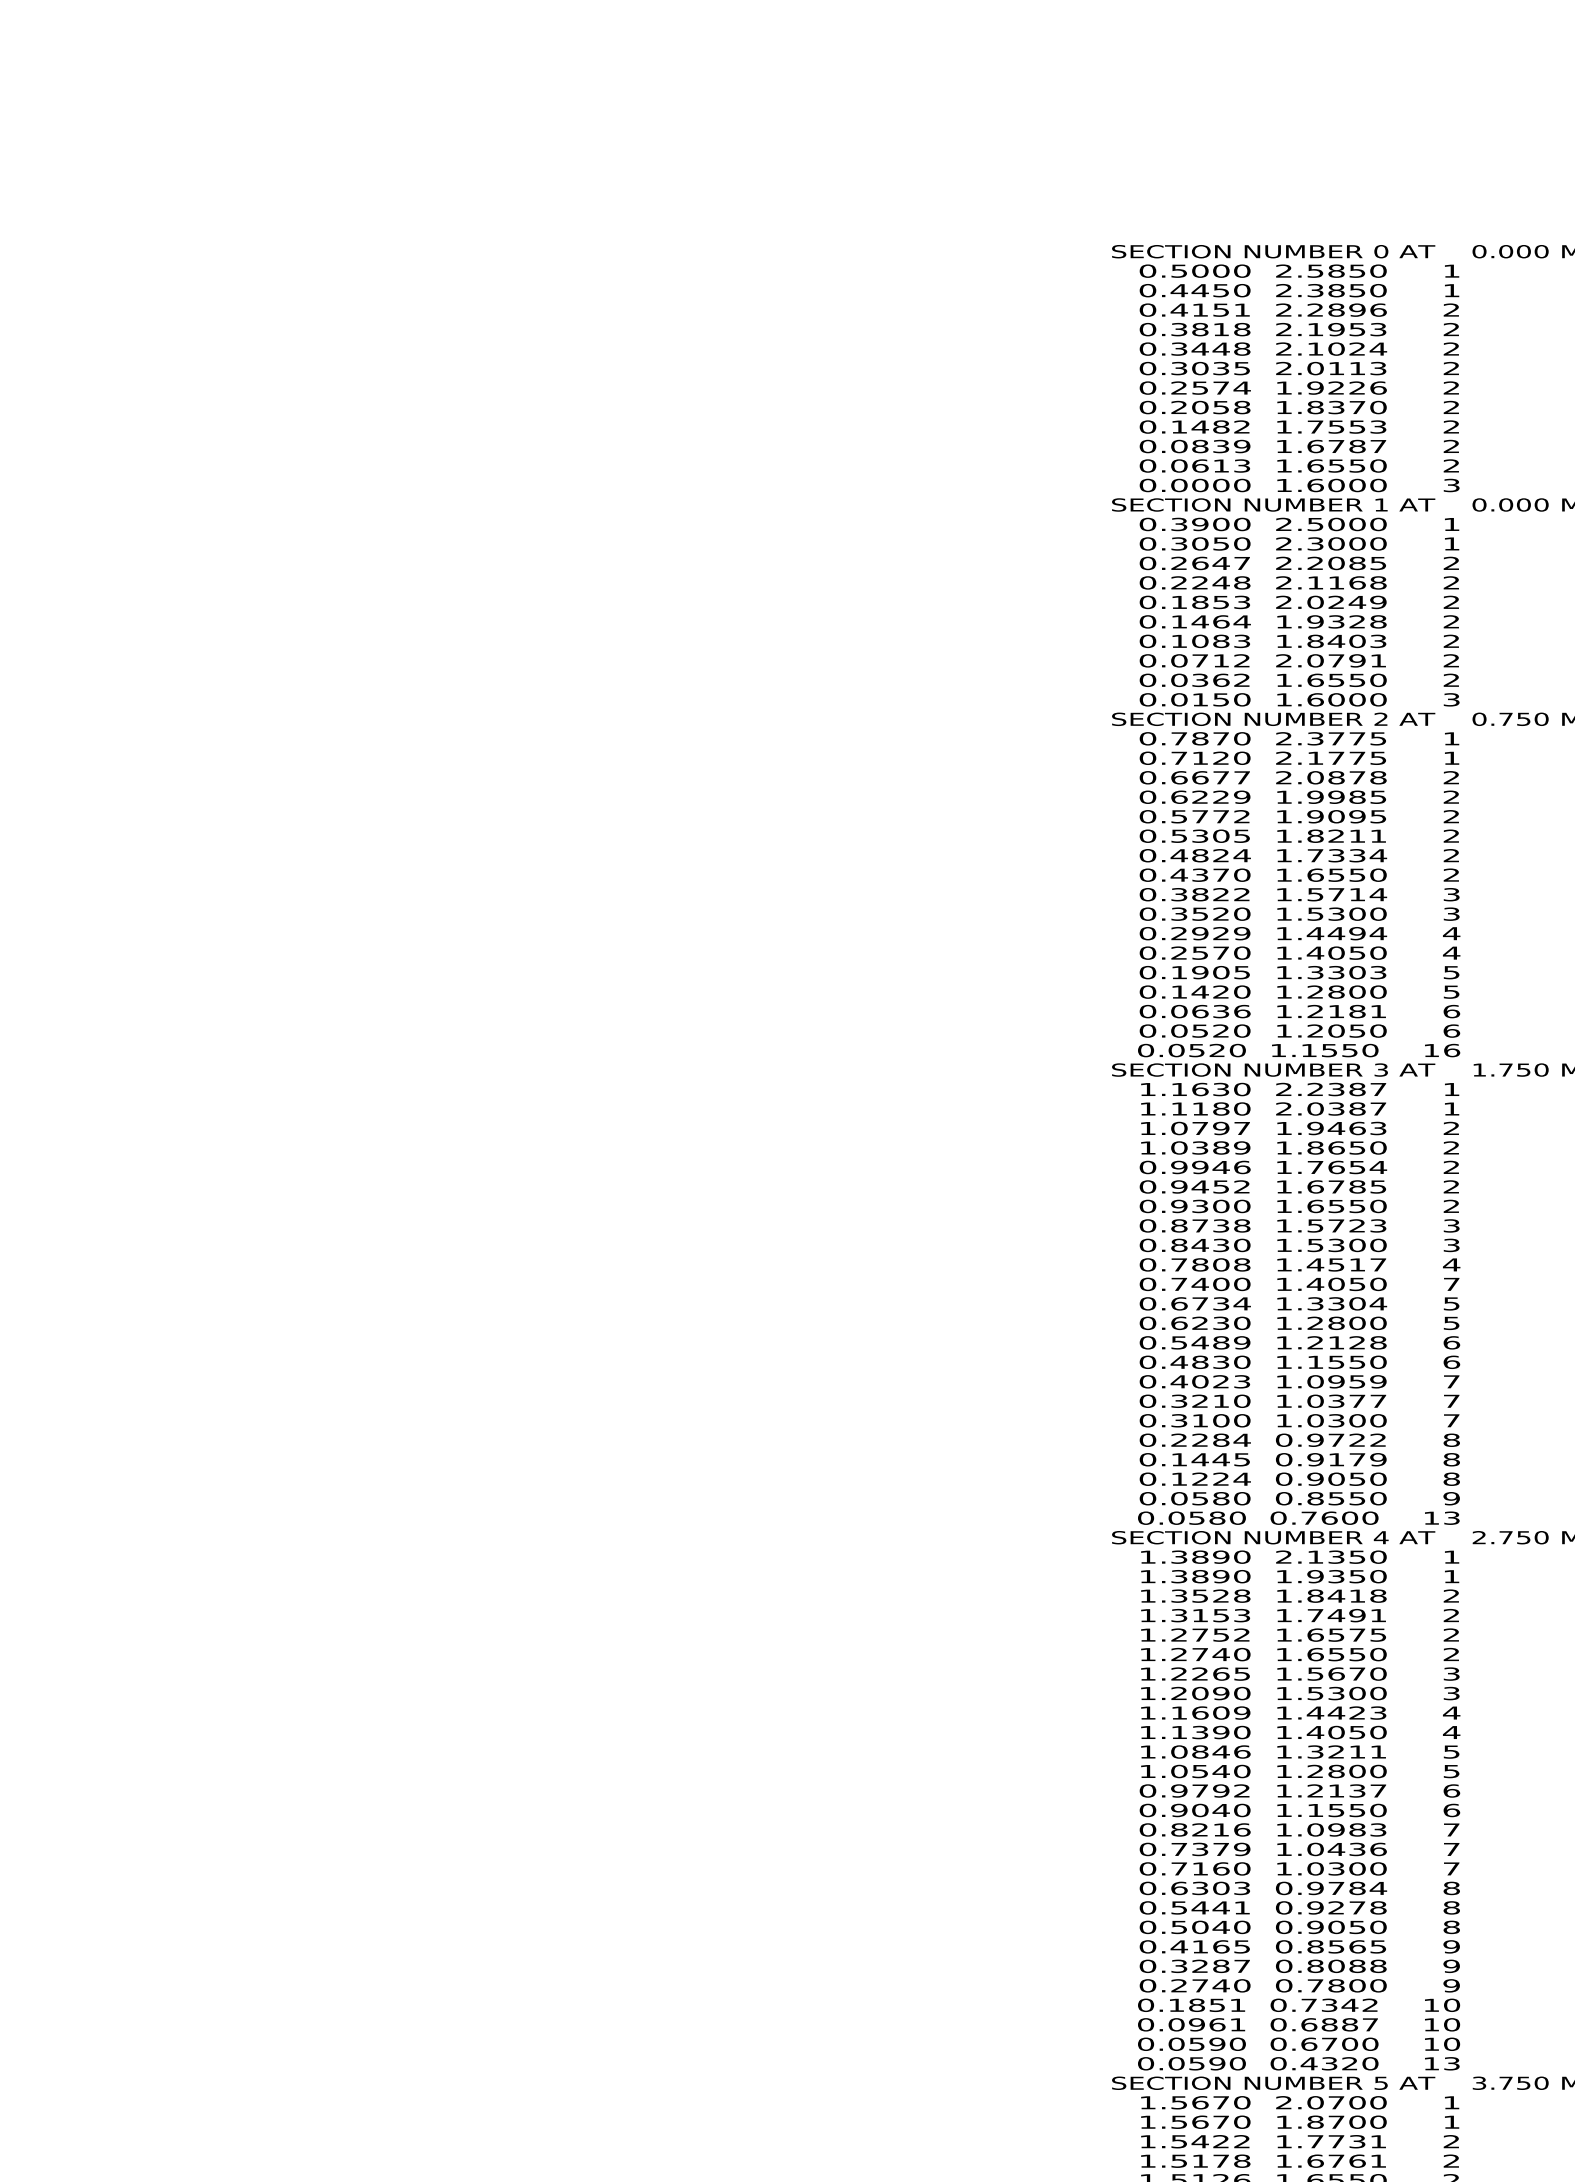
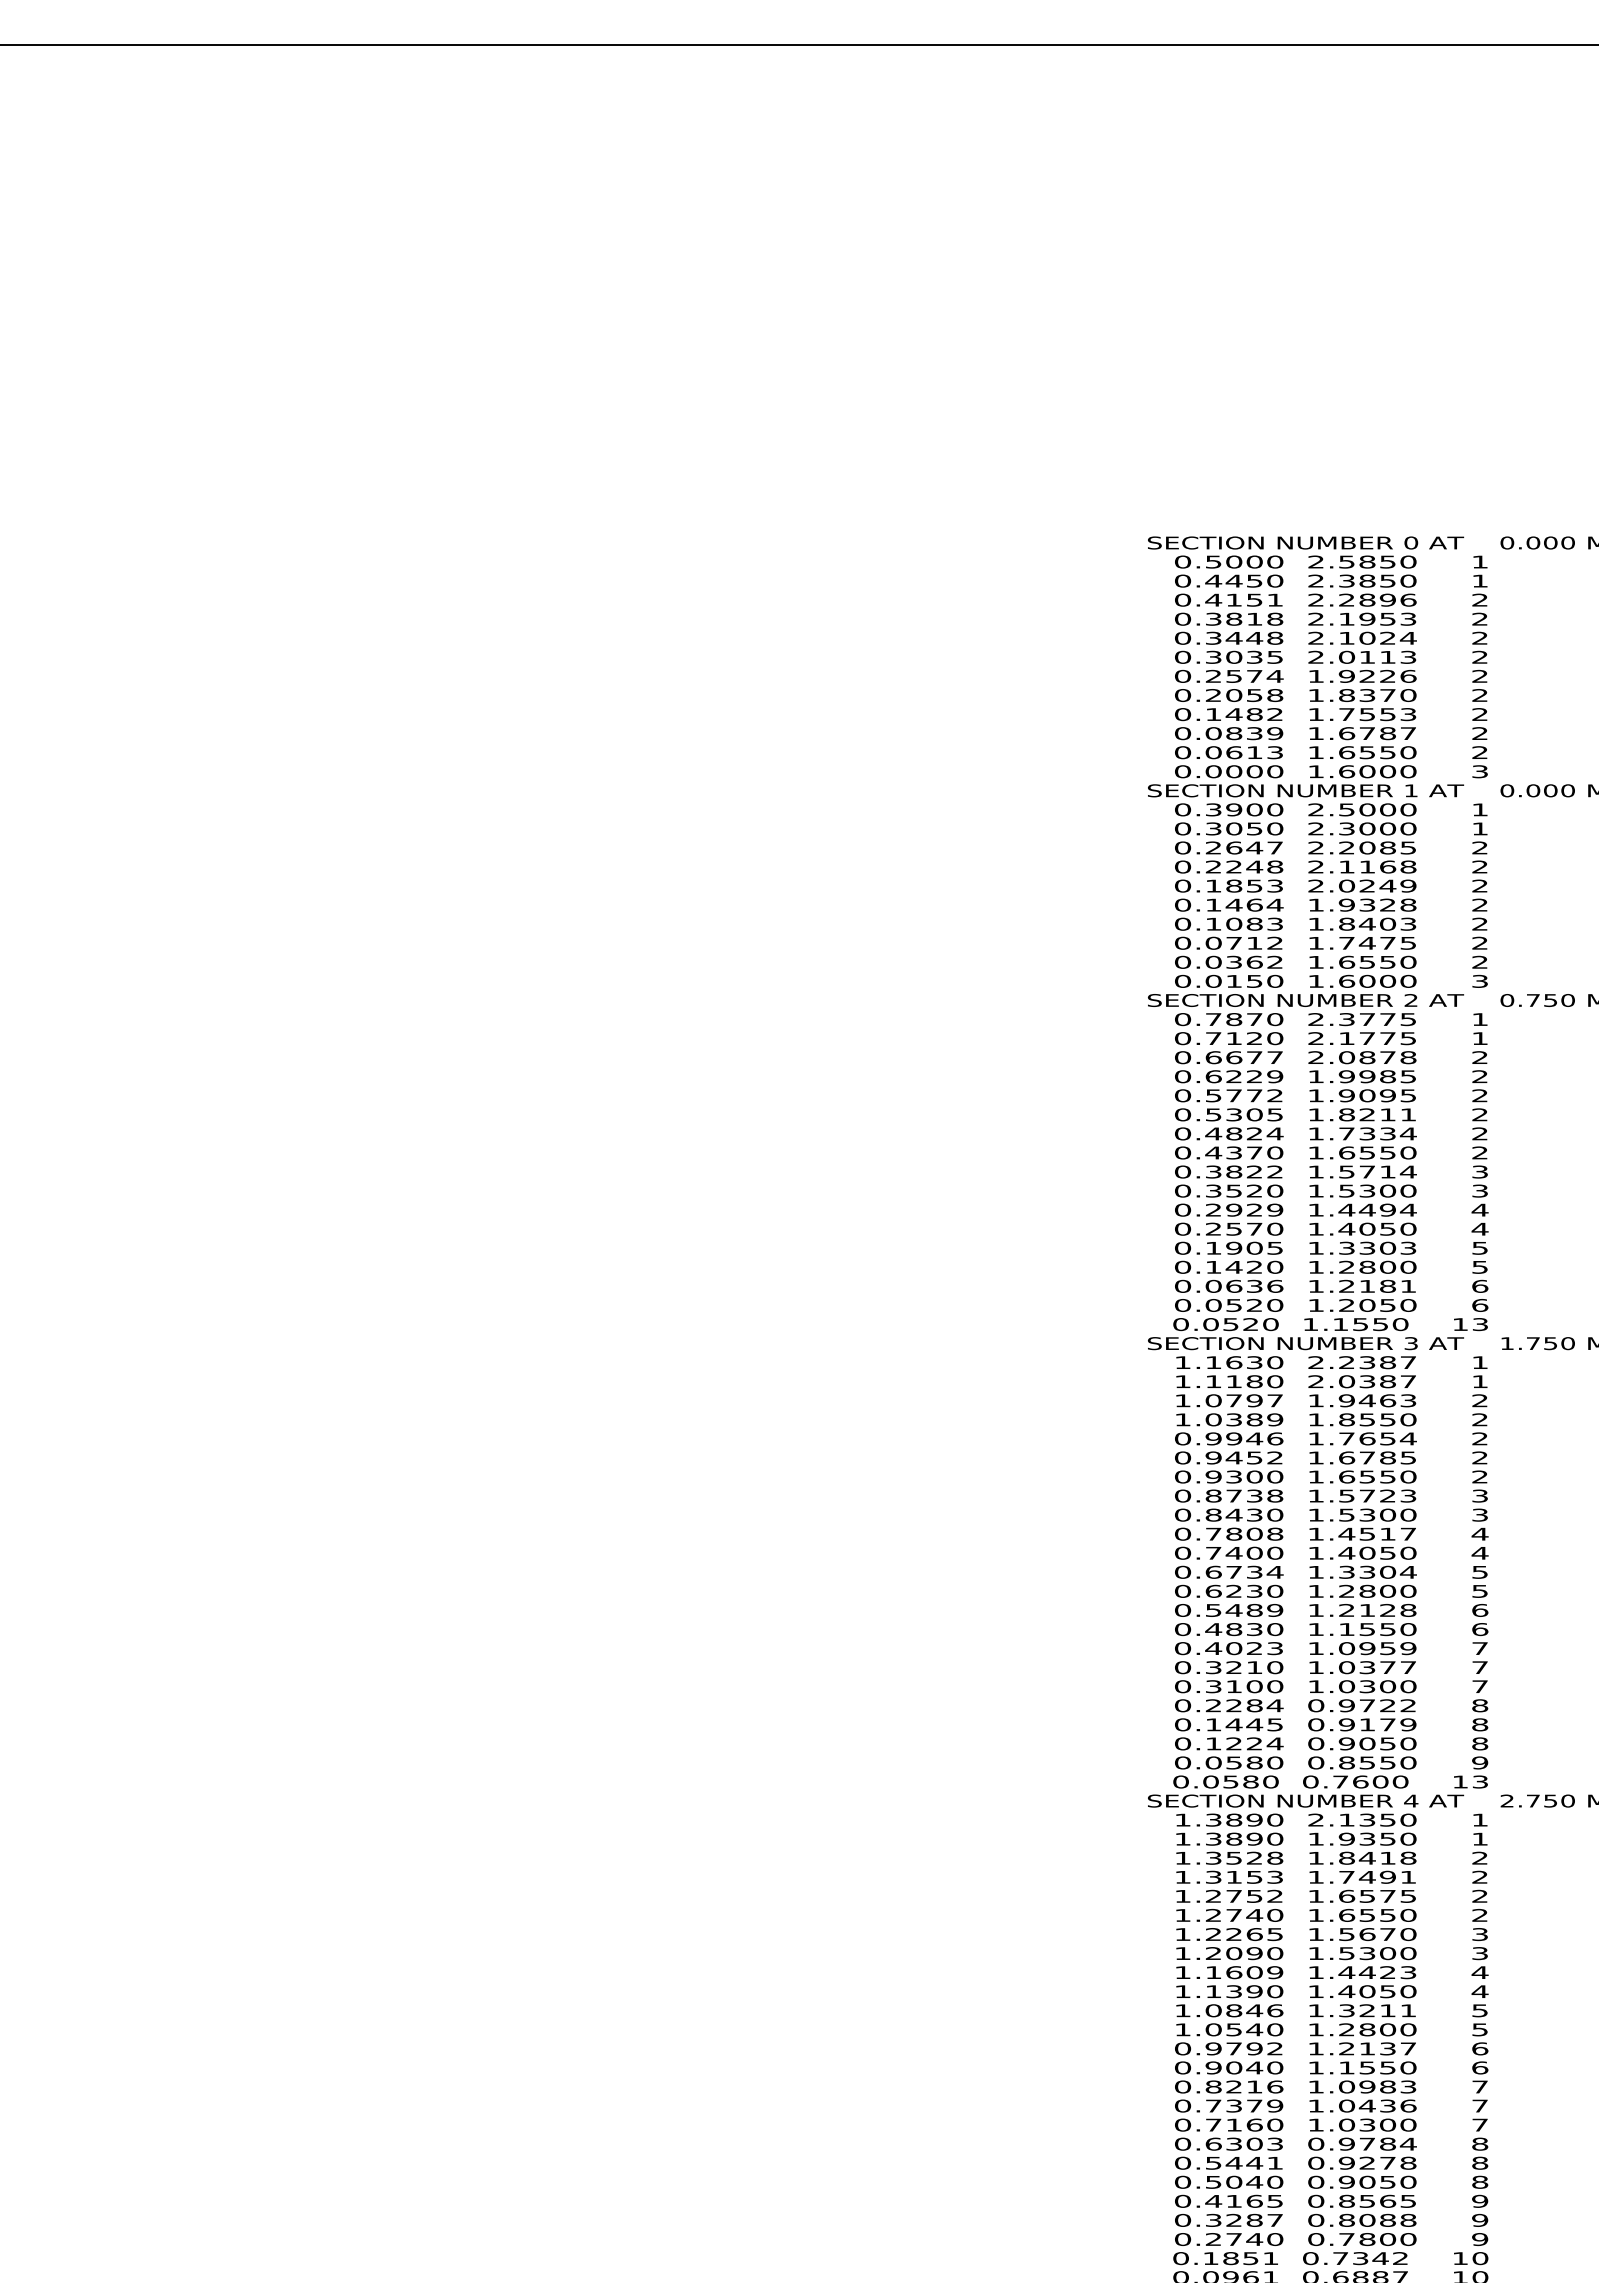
text: (1330, 660) -> (1361, 942), 2.0791 -> 1.7475
text: (1452, 1050) -> (1480, 1324), 16 -> 13
text: (1336, 1147) -> (1367, 1419), 1.8650 -> 1.8550
text: (1451, 1284) -> (1479, 1553), 7 -> 4

